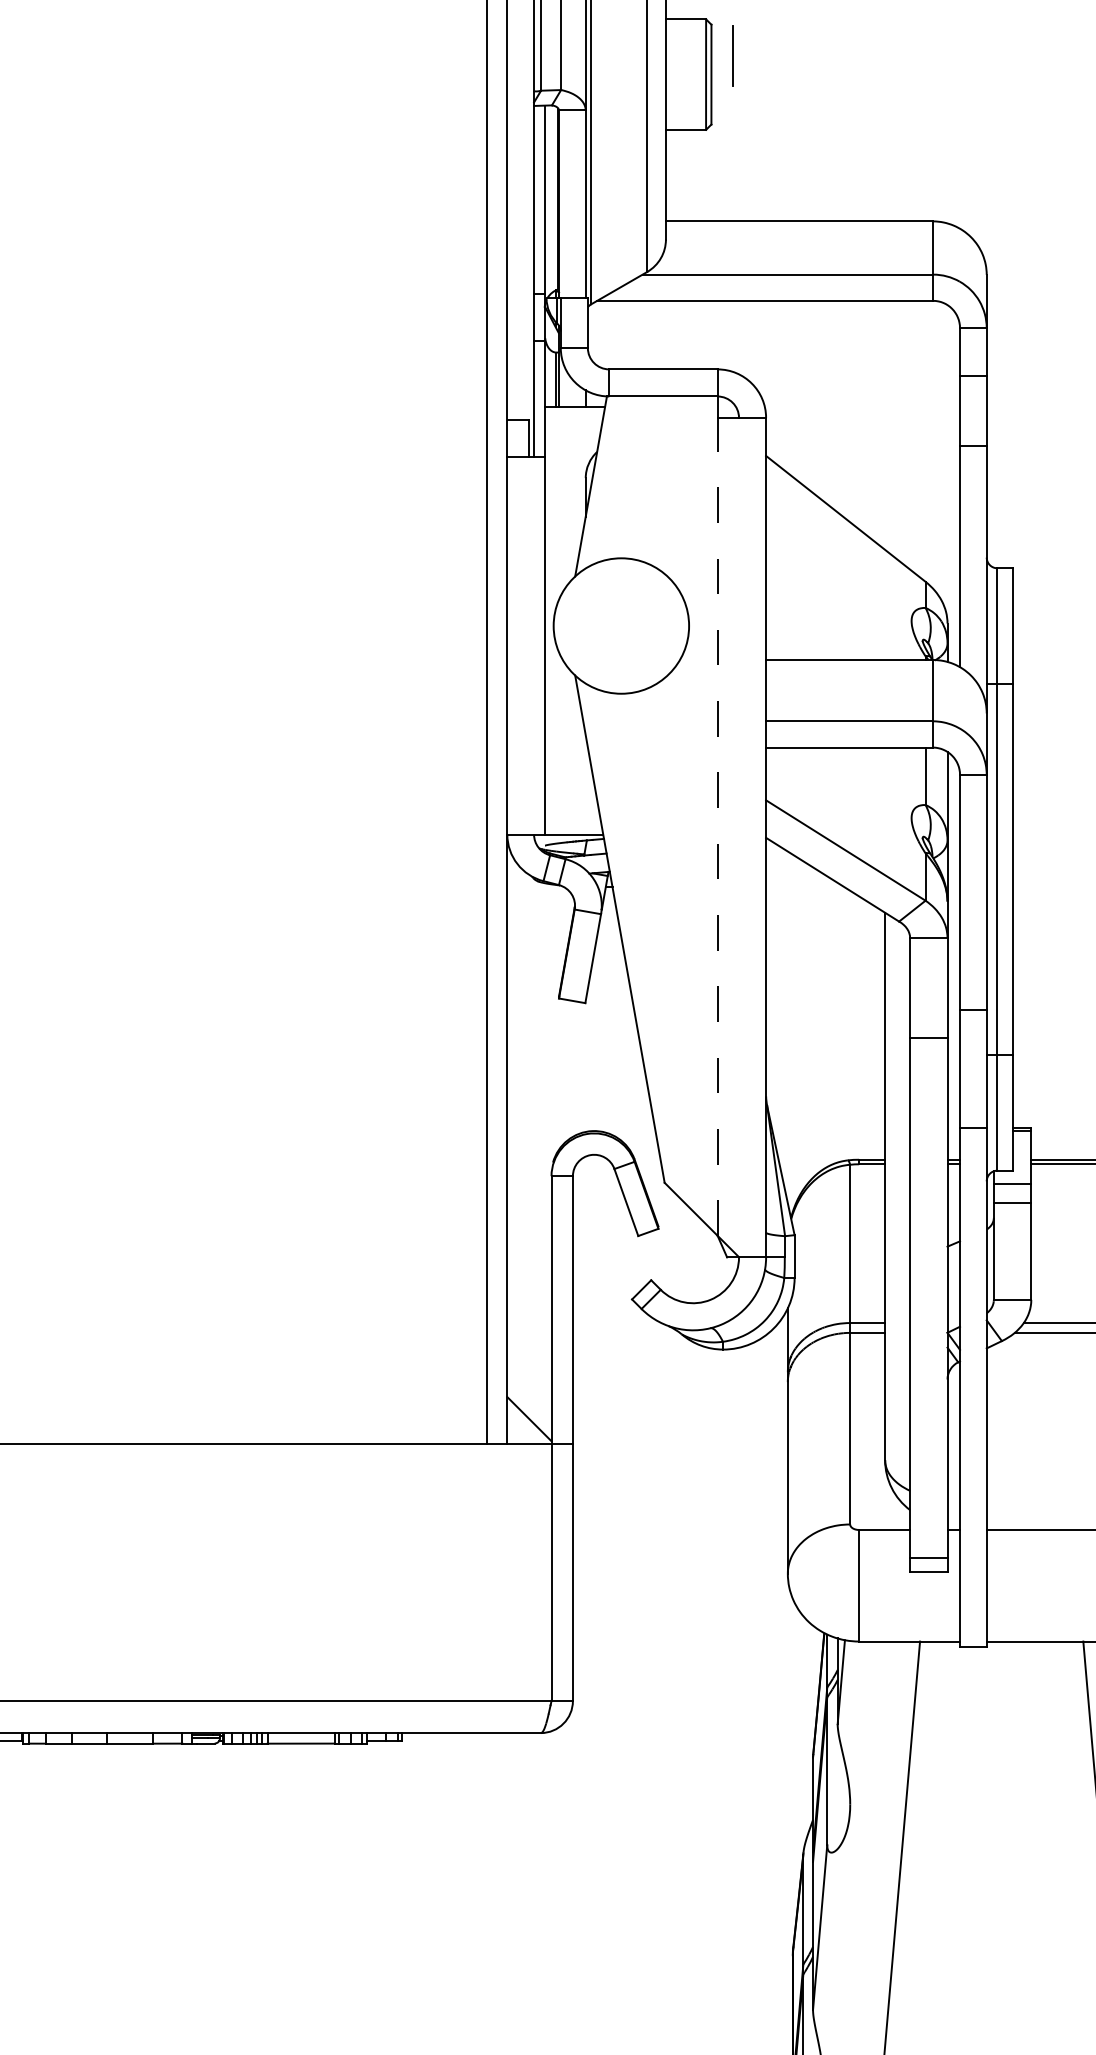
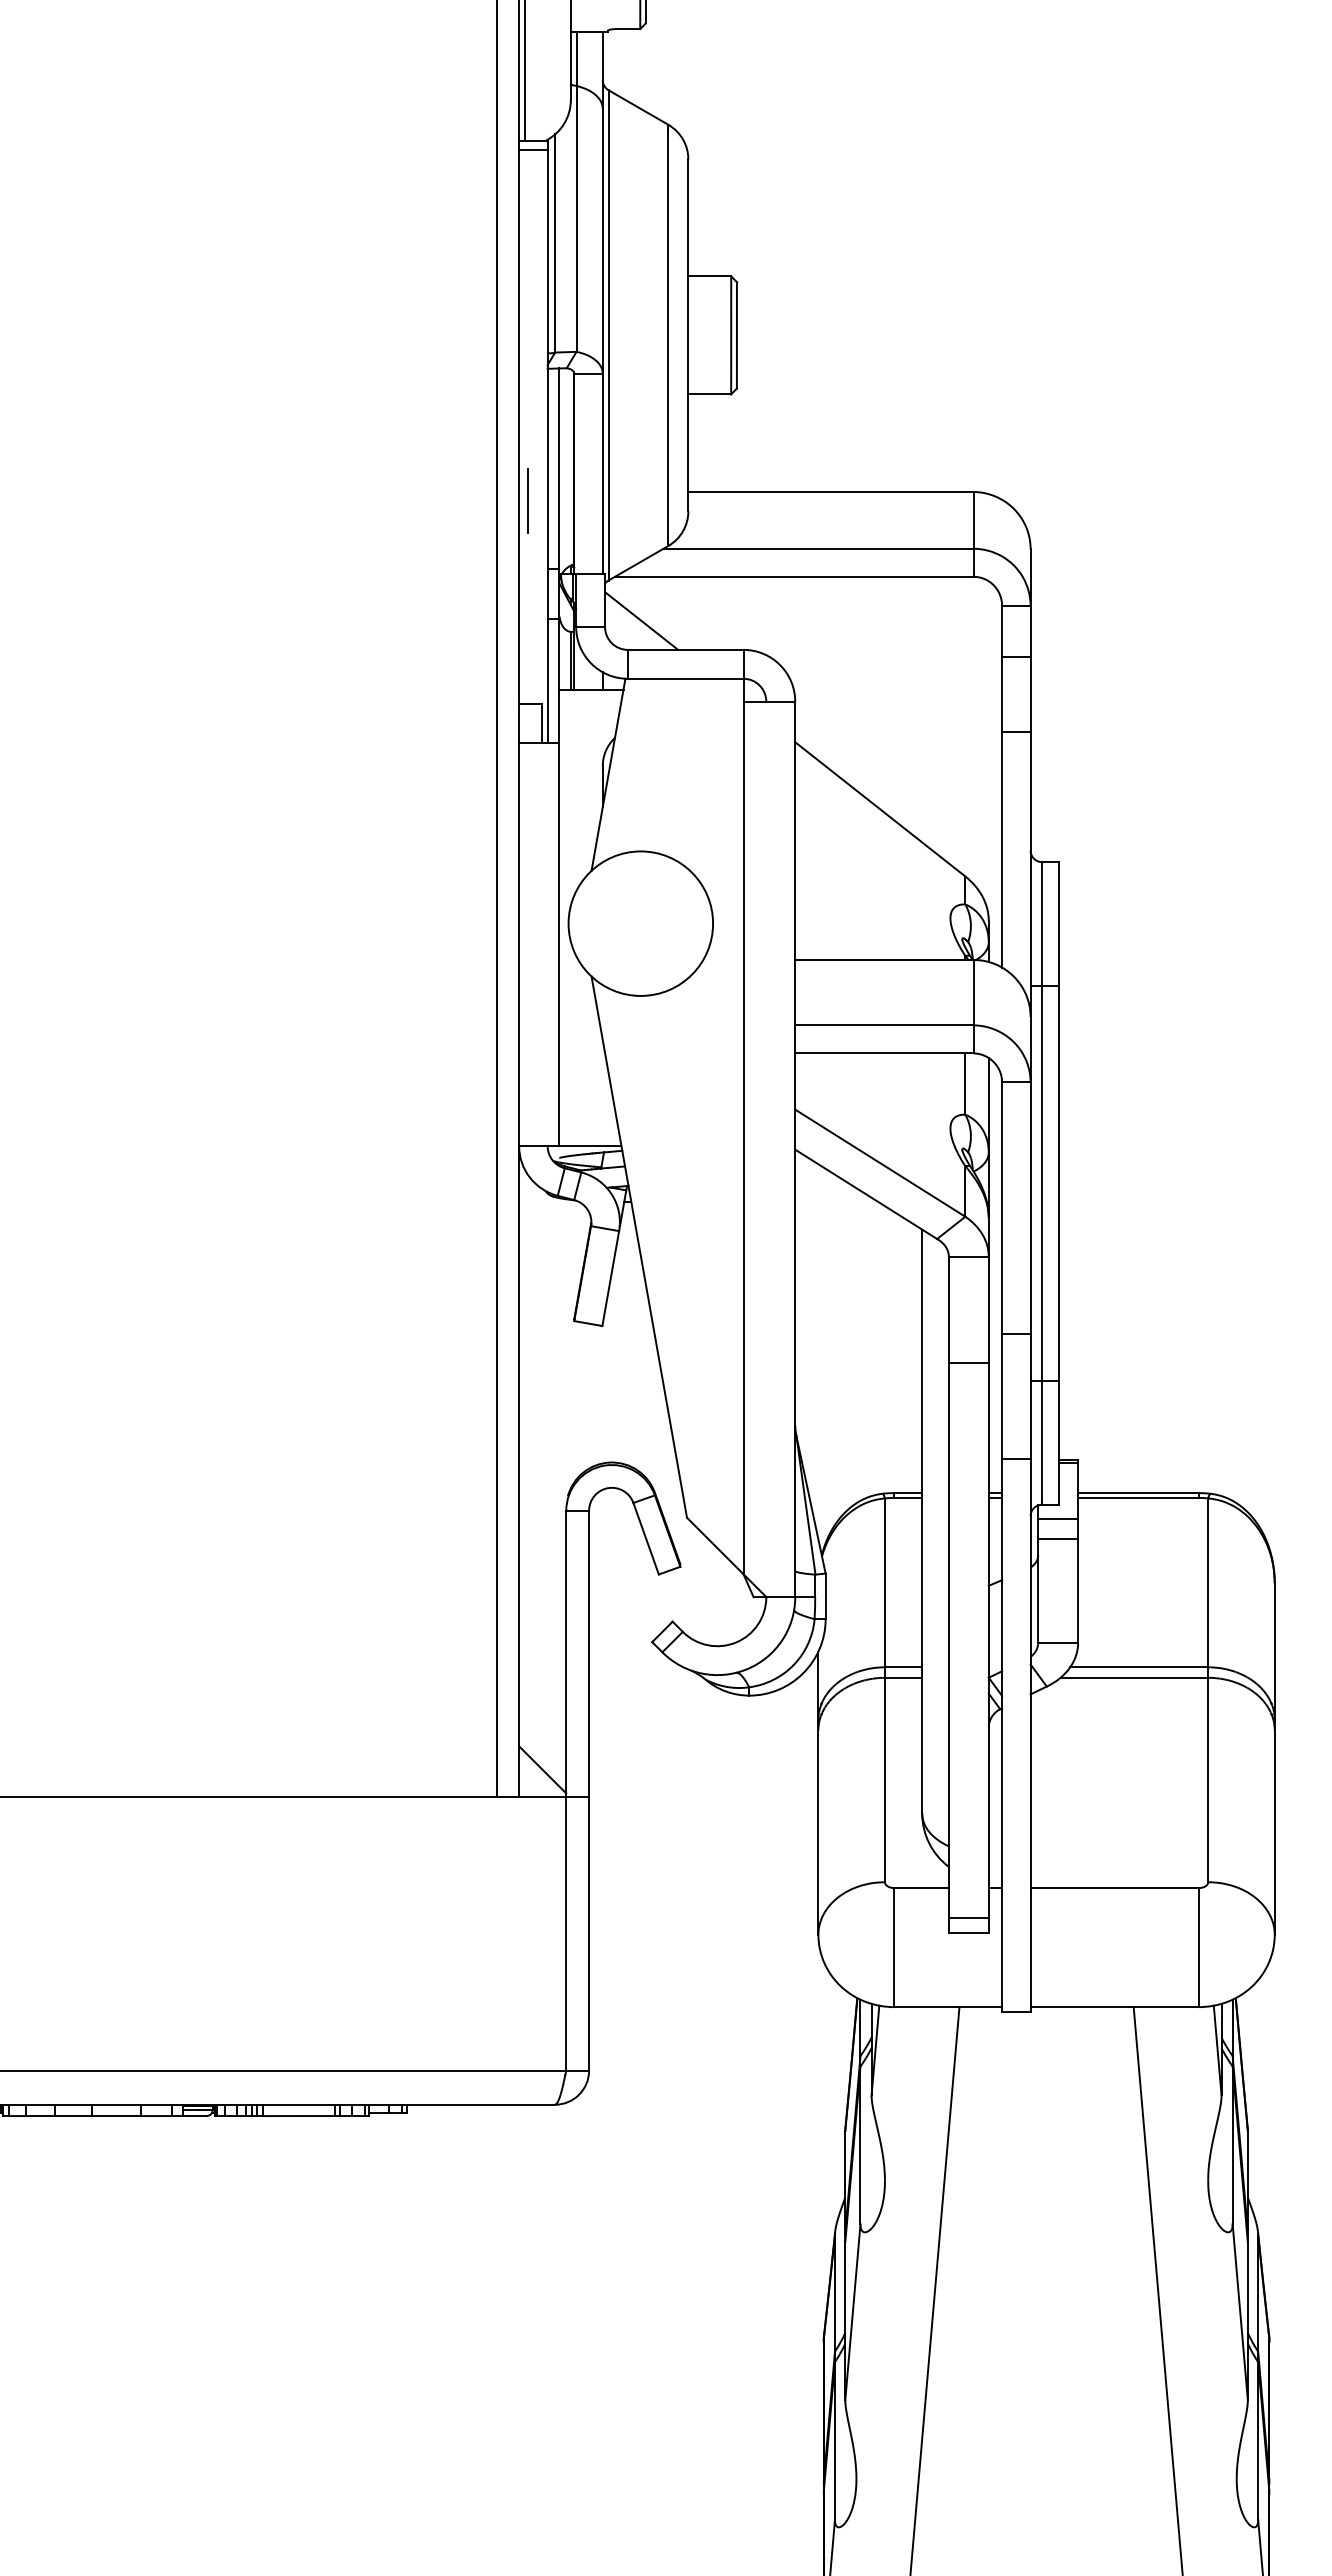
line: (732, 55) -> (527, 500), moved
line: (622, 341) -> (641, 620), added
line: (717, 826) -> (743, 1137), dashed -> solid

